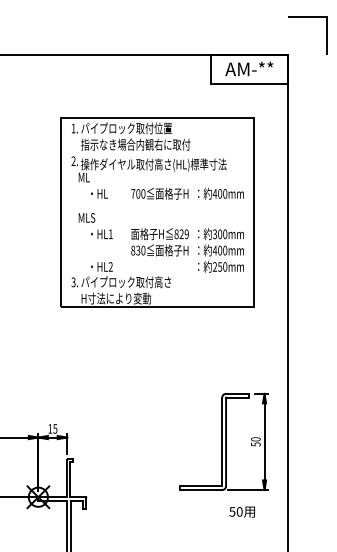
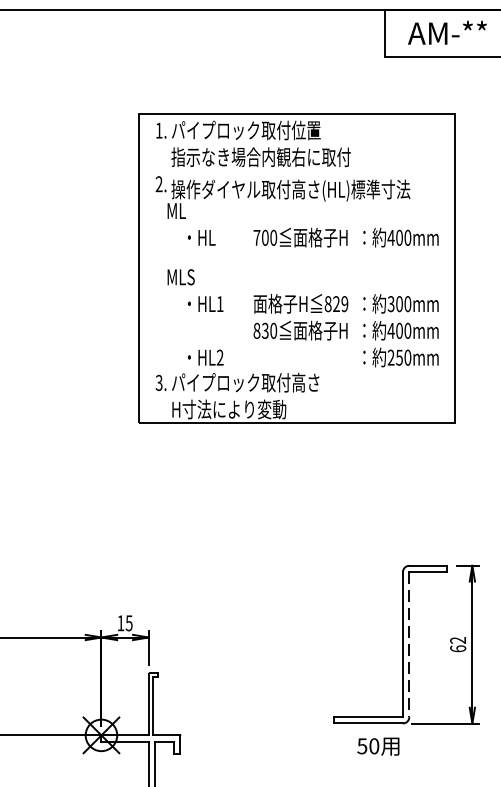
text: (255, 441) -> (457, 643), 50 -> 62
line: (226, 442) -> (409, 645), solid -> dashed
text: (241, 511) -> (377, 745), moved

